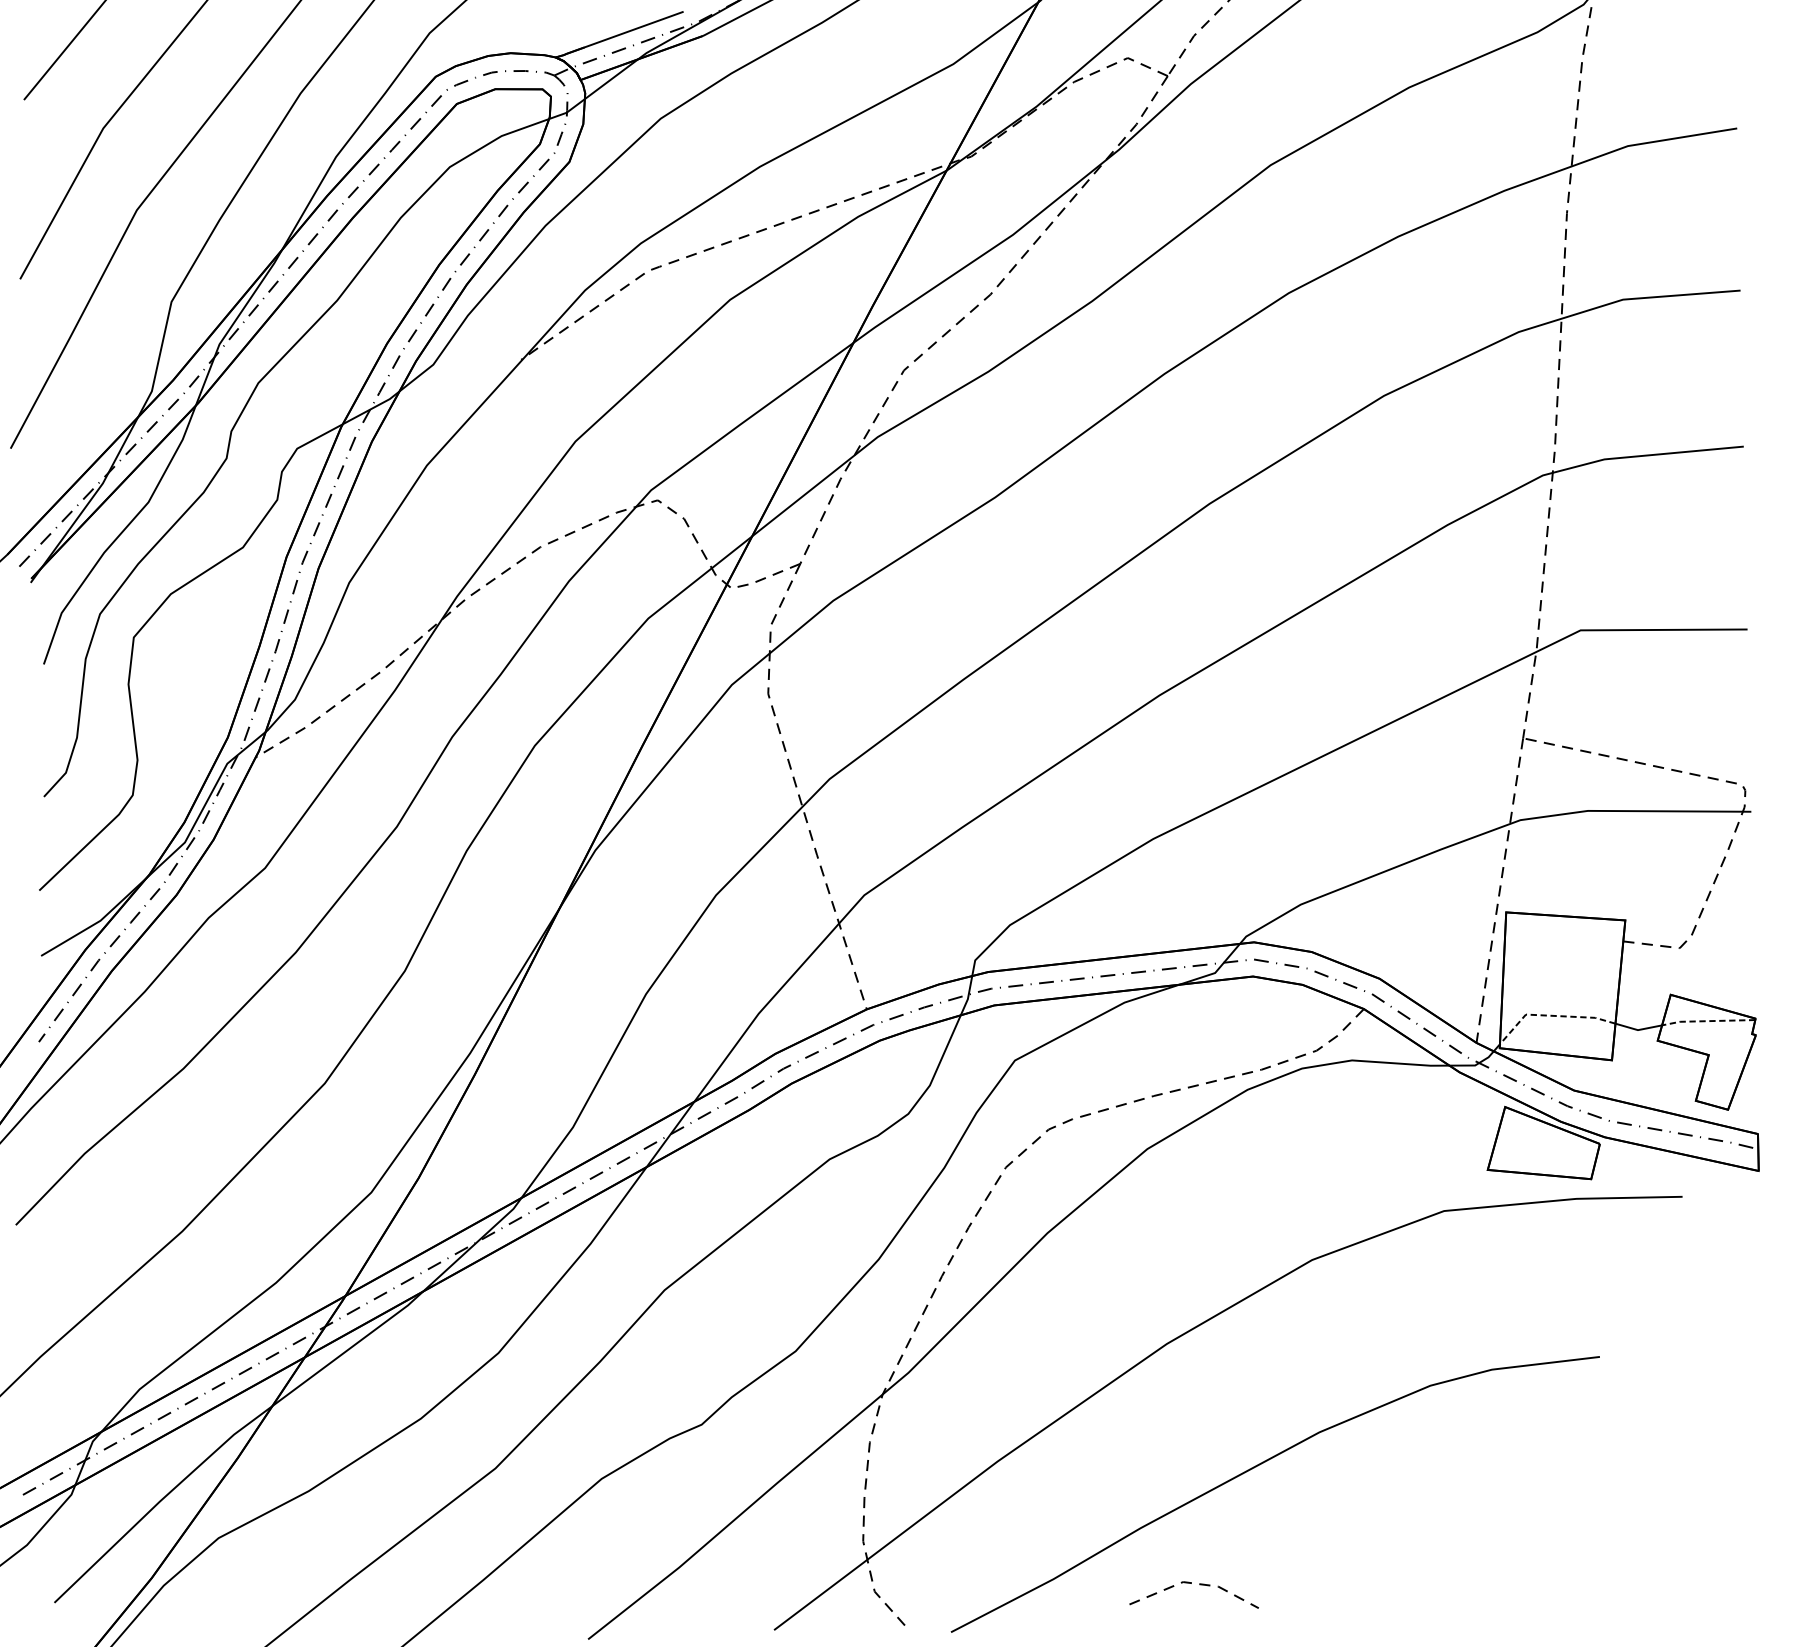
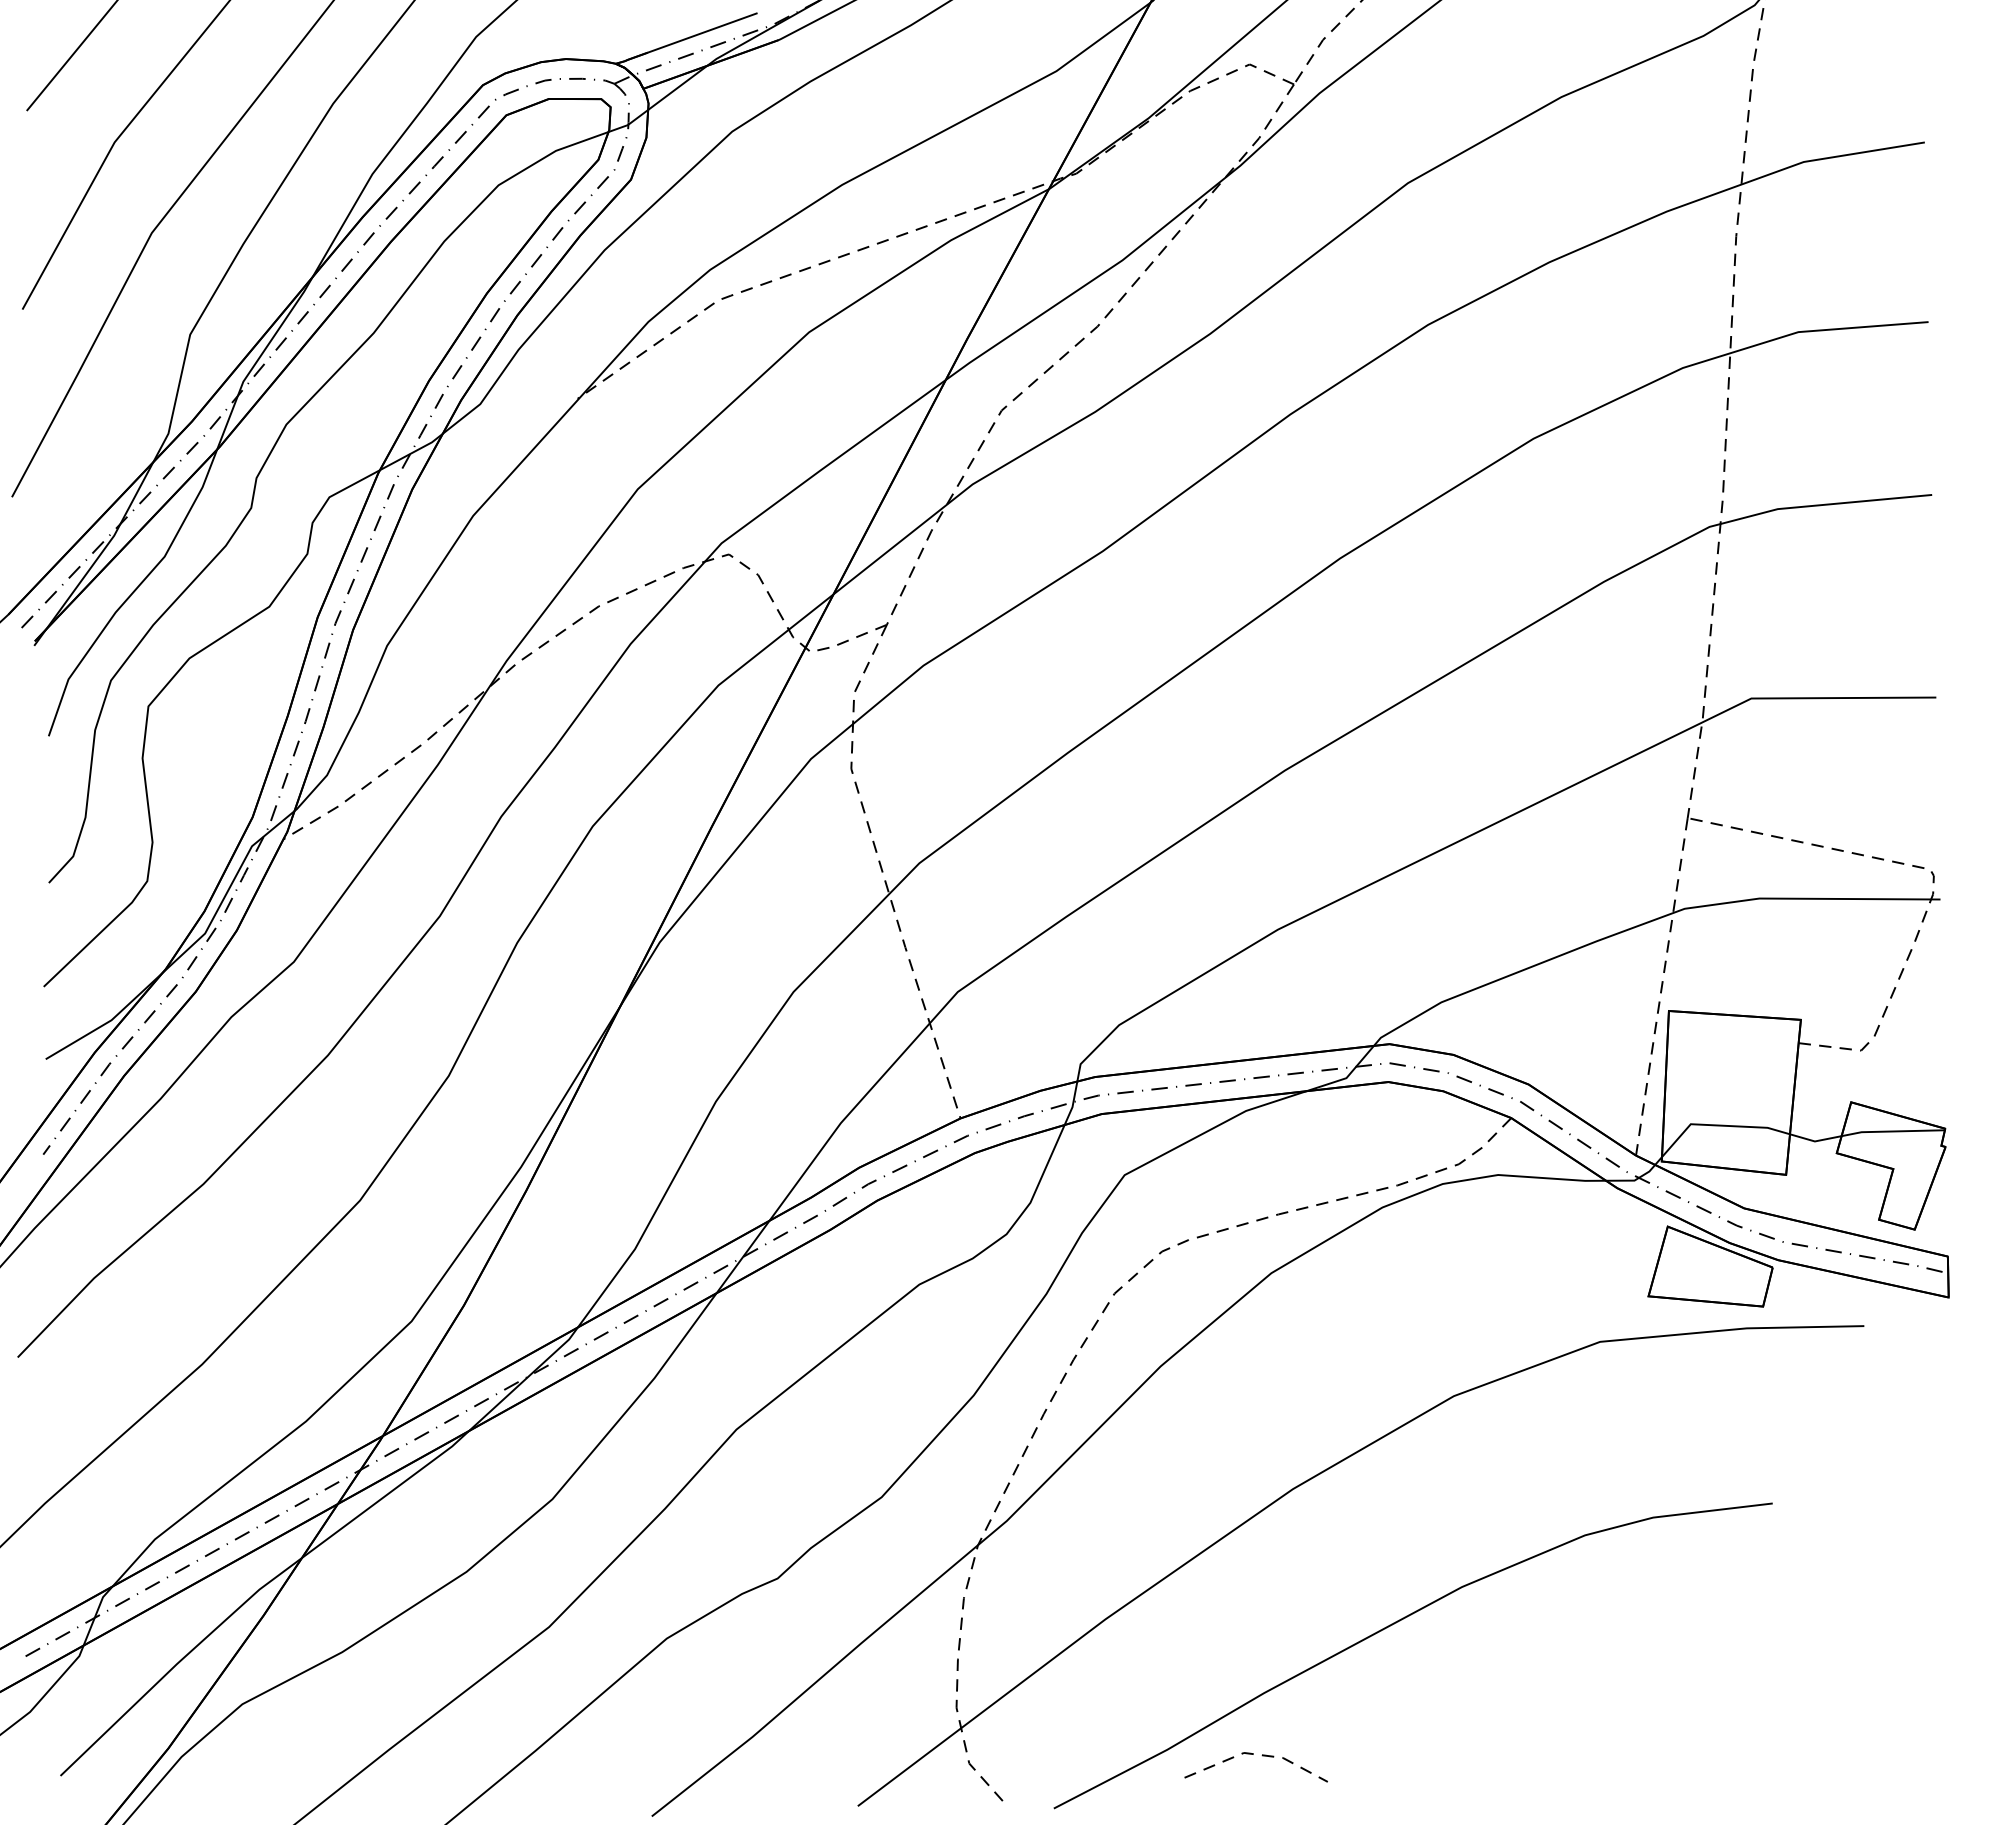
line: (1550, 1015) -> (1718, 1125), dashed -> solid
line: (1708, 1021) -> (1892, 1131), dashed -> solid
line: (1199, 1585) -> (1262, 1756), moved

